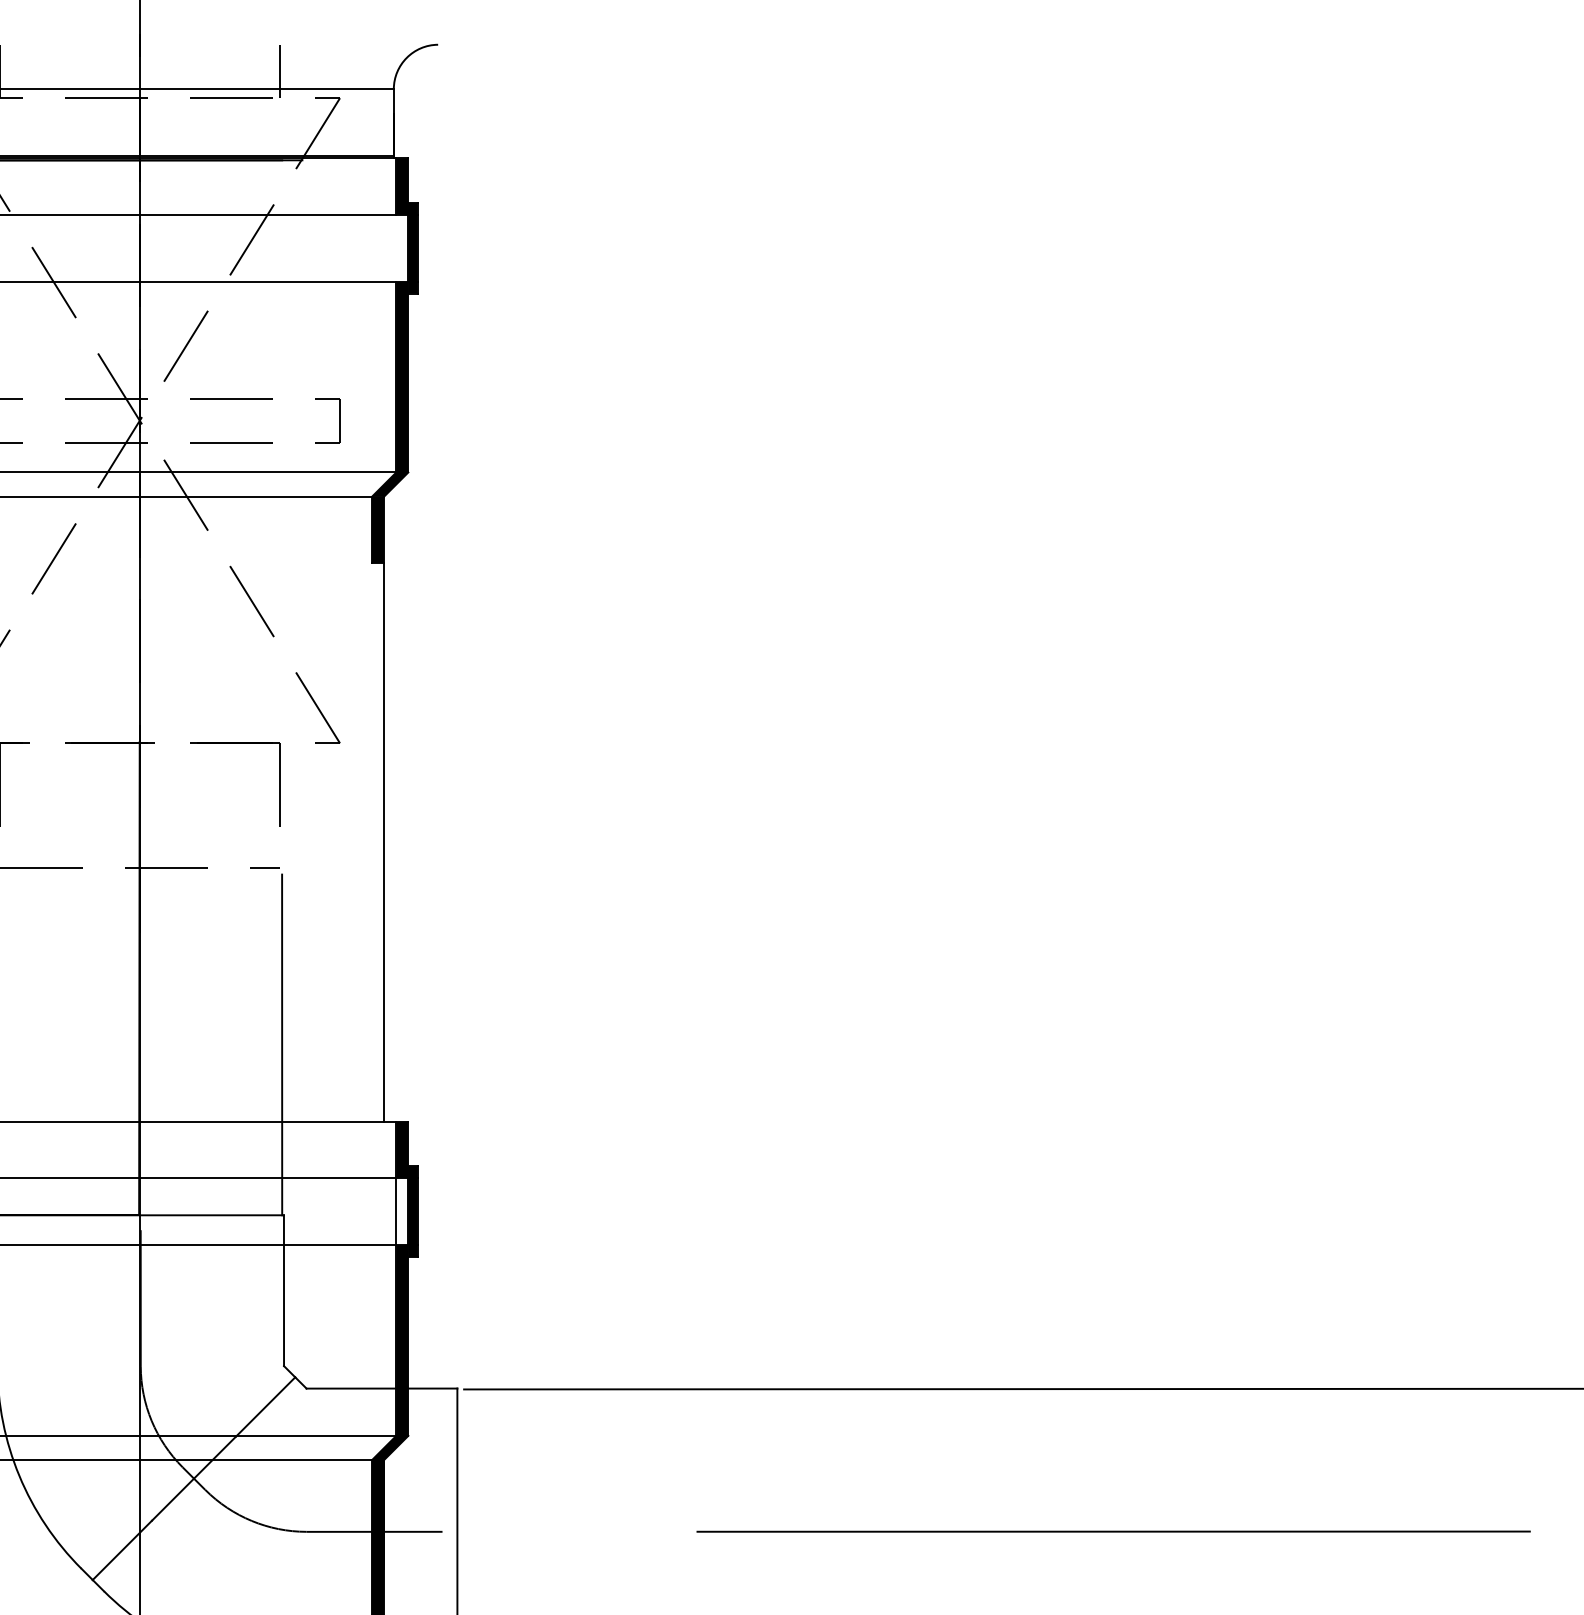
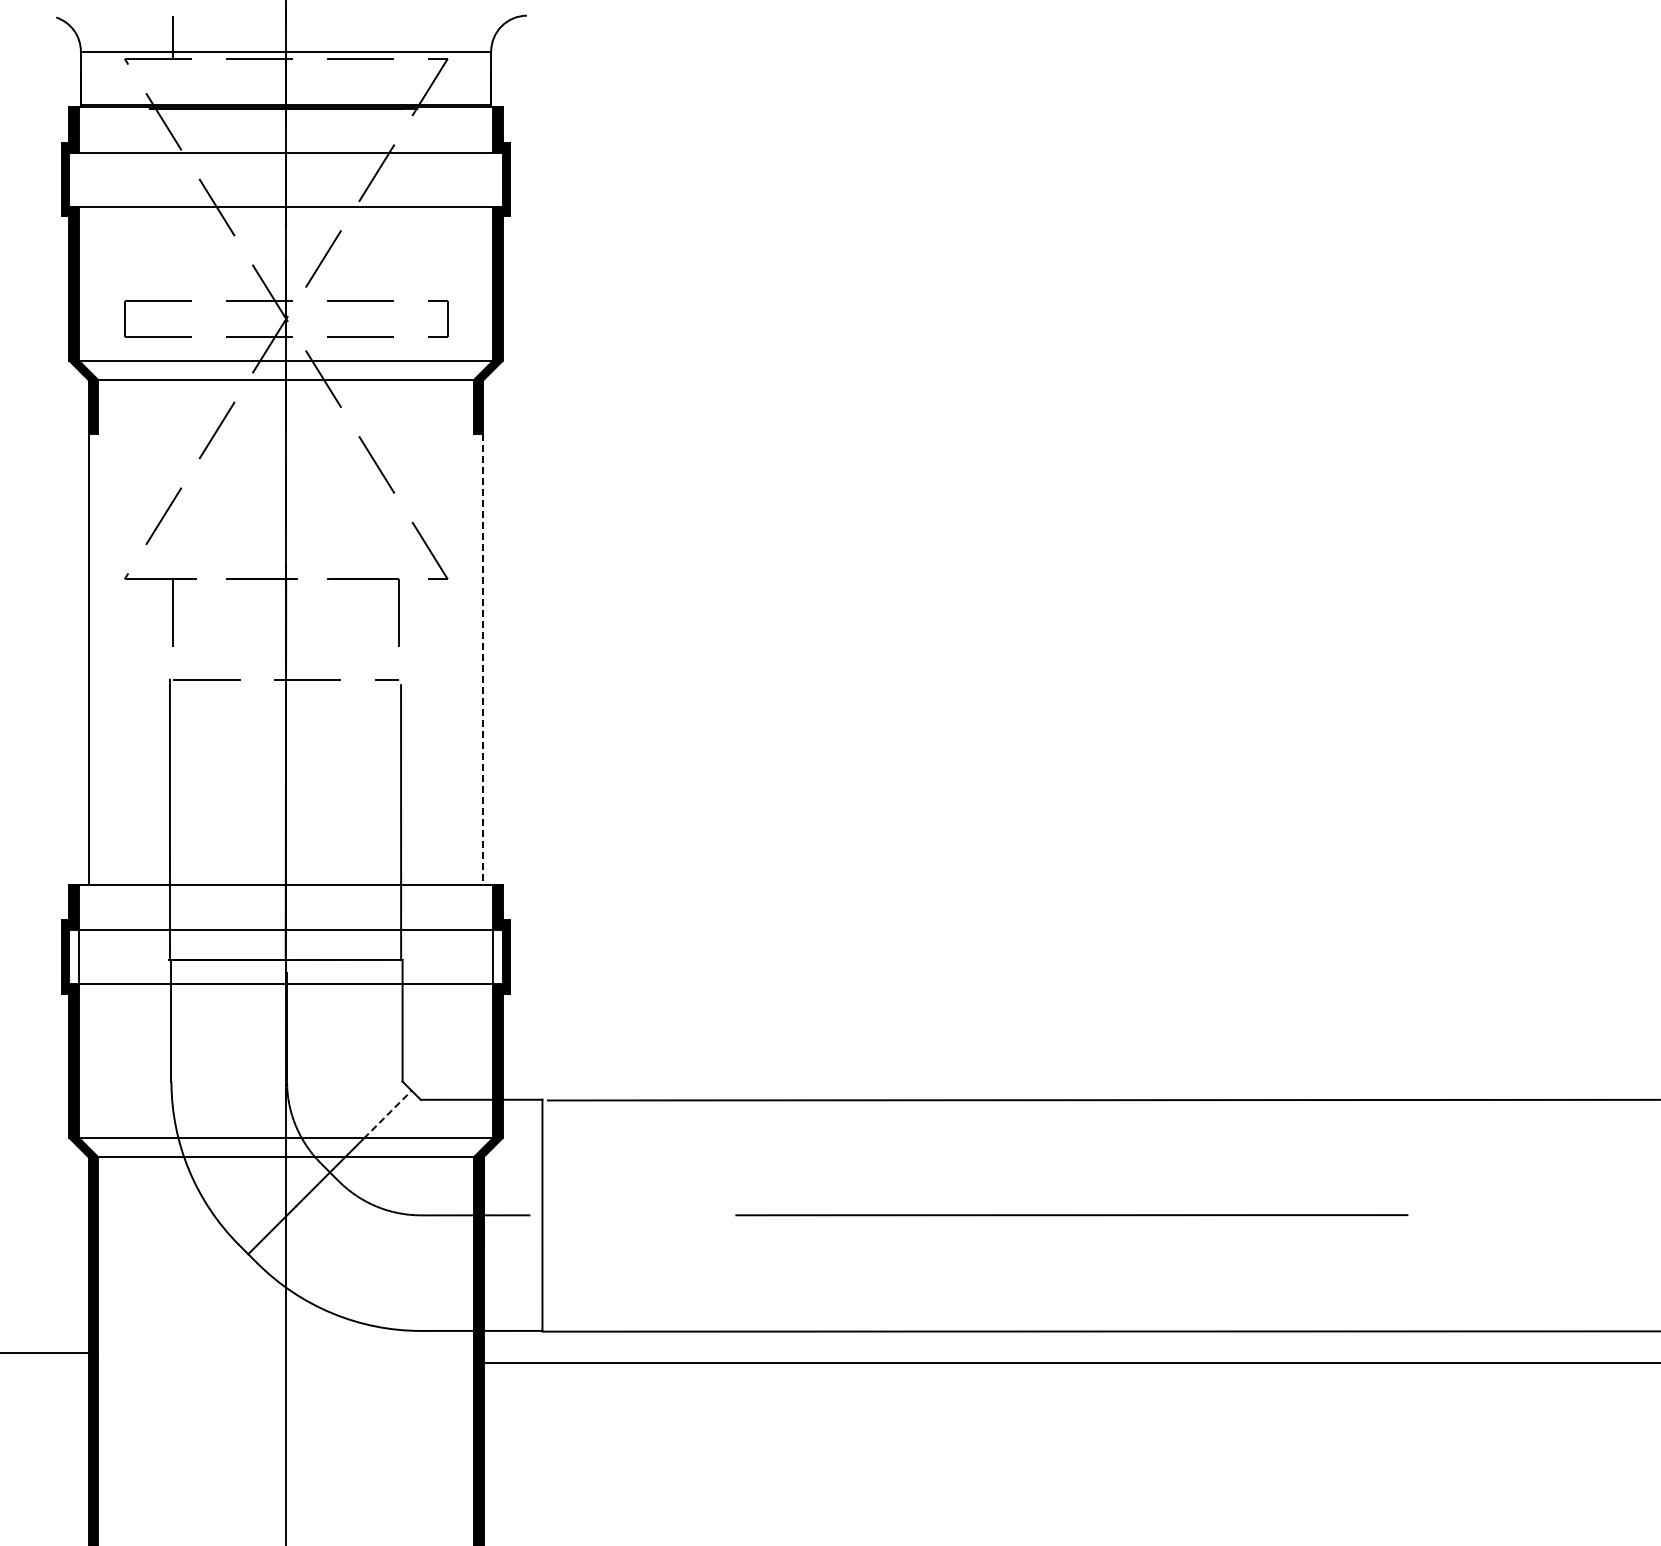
line: (280, 70) -> (399, 36), removed
line: (384, 842) -> (483, 659), solid -> dashed
line: (265, 1406) -> (387, 1114), solid -> dashed

